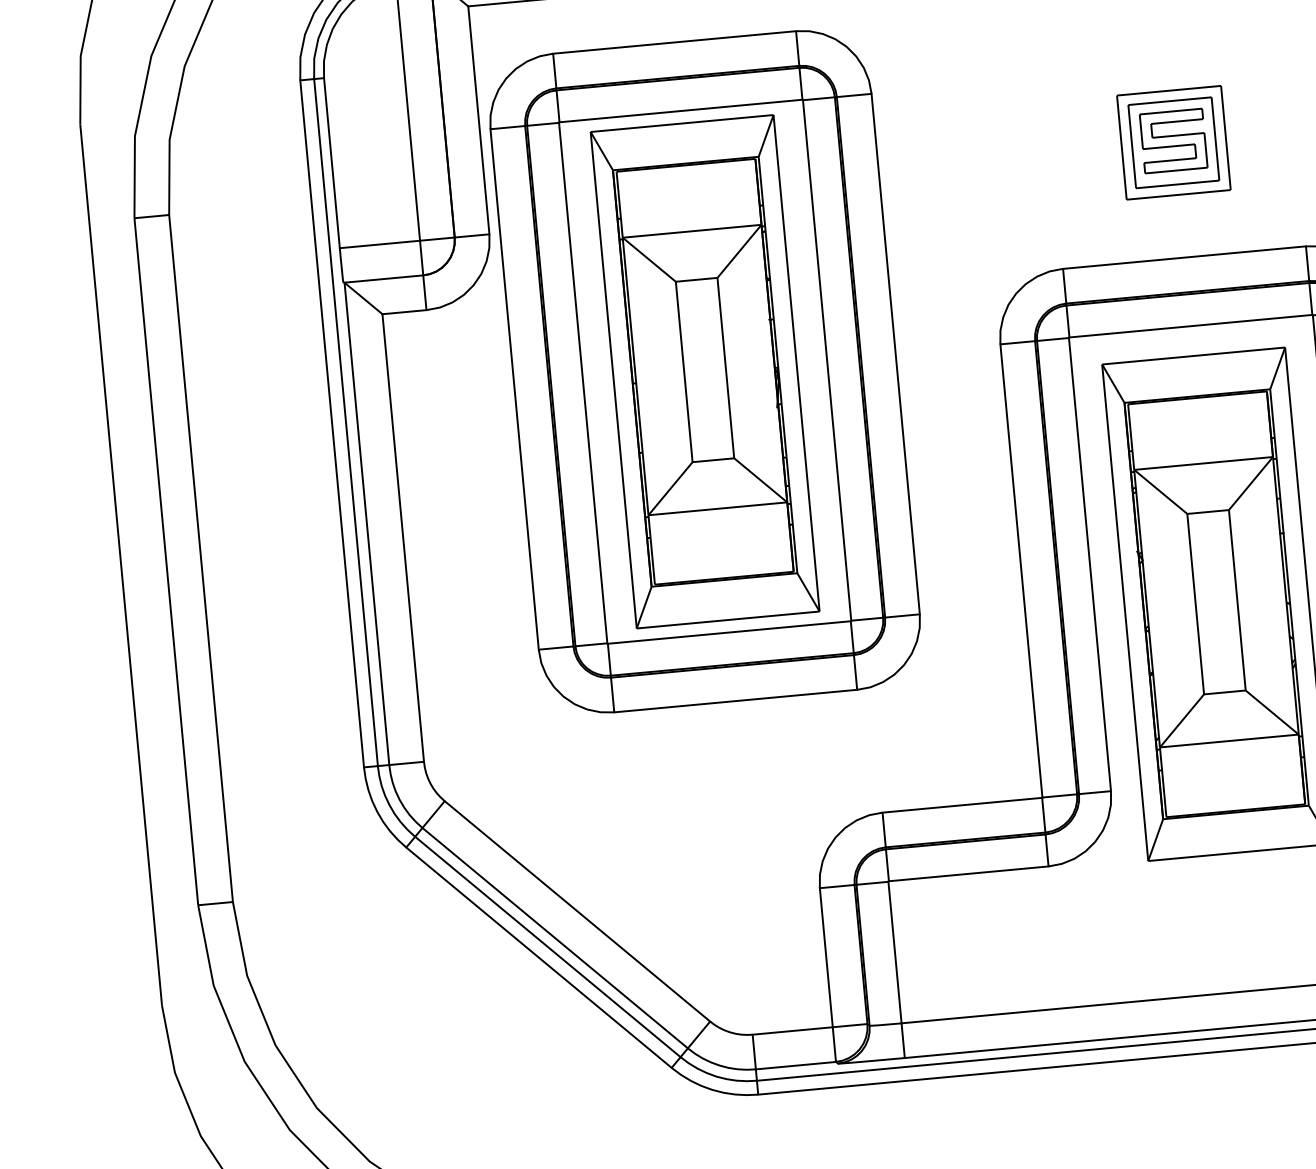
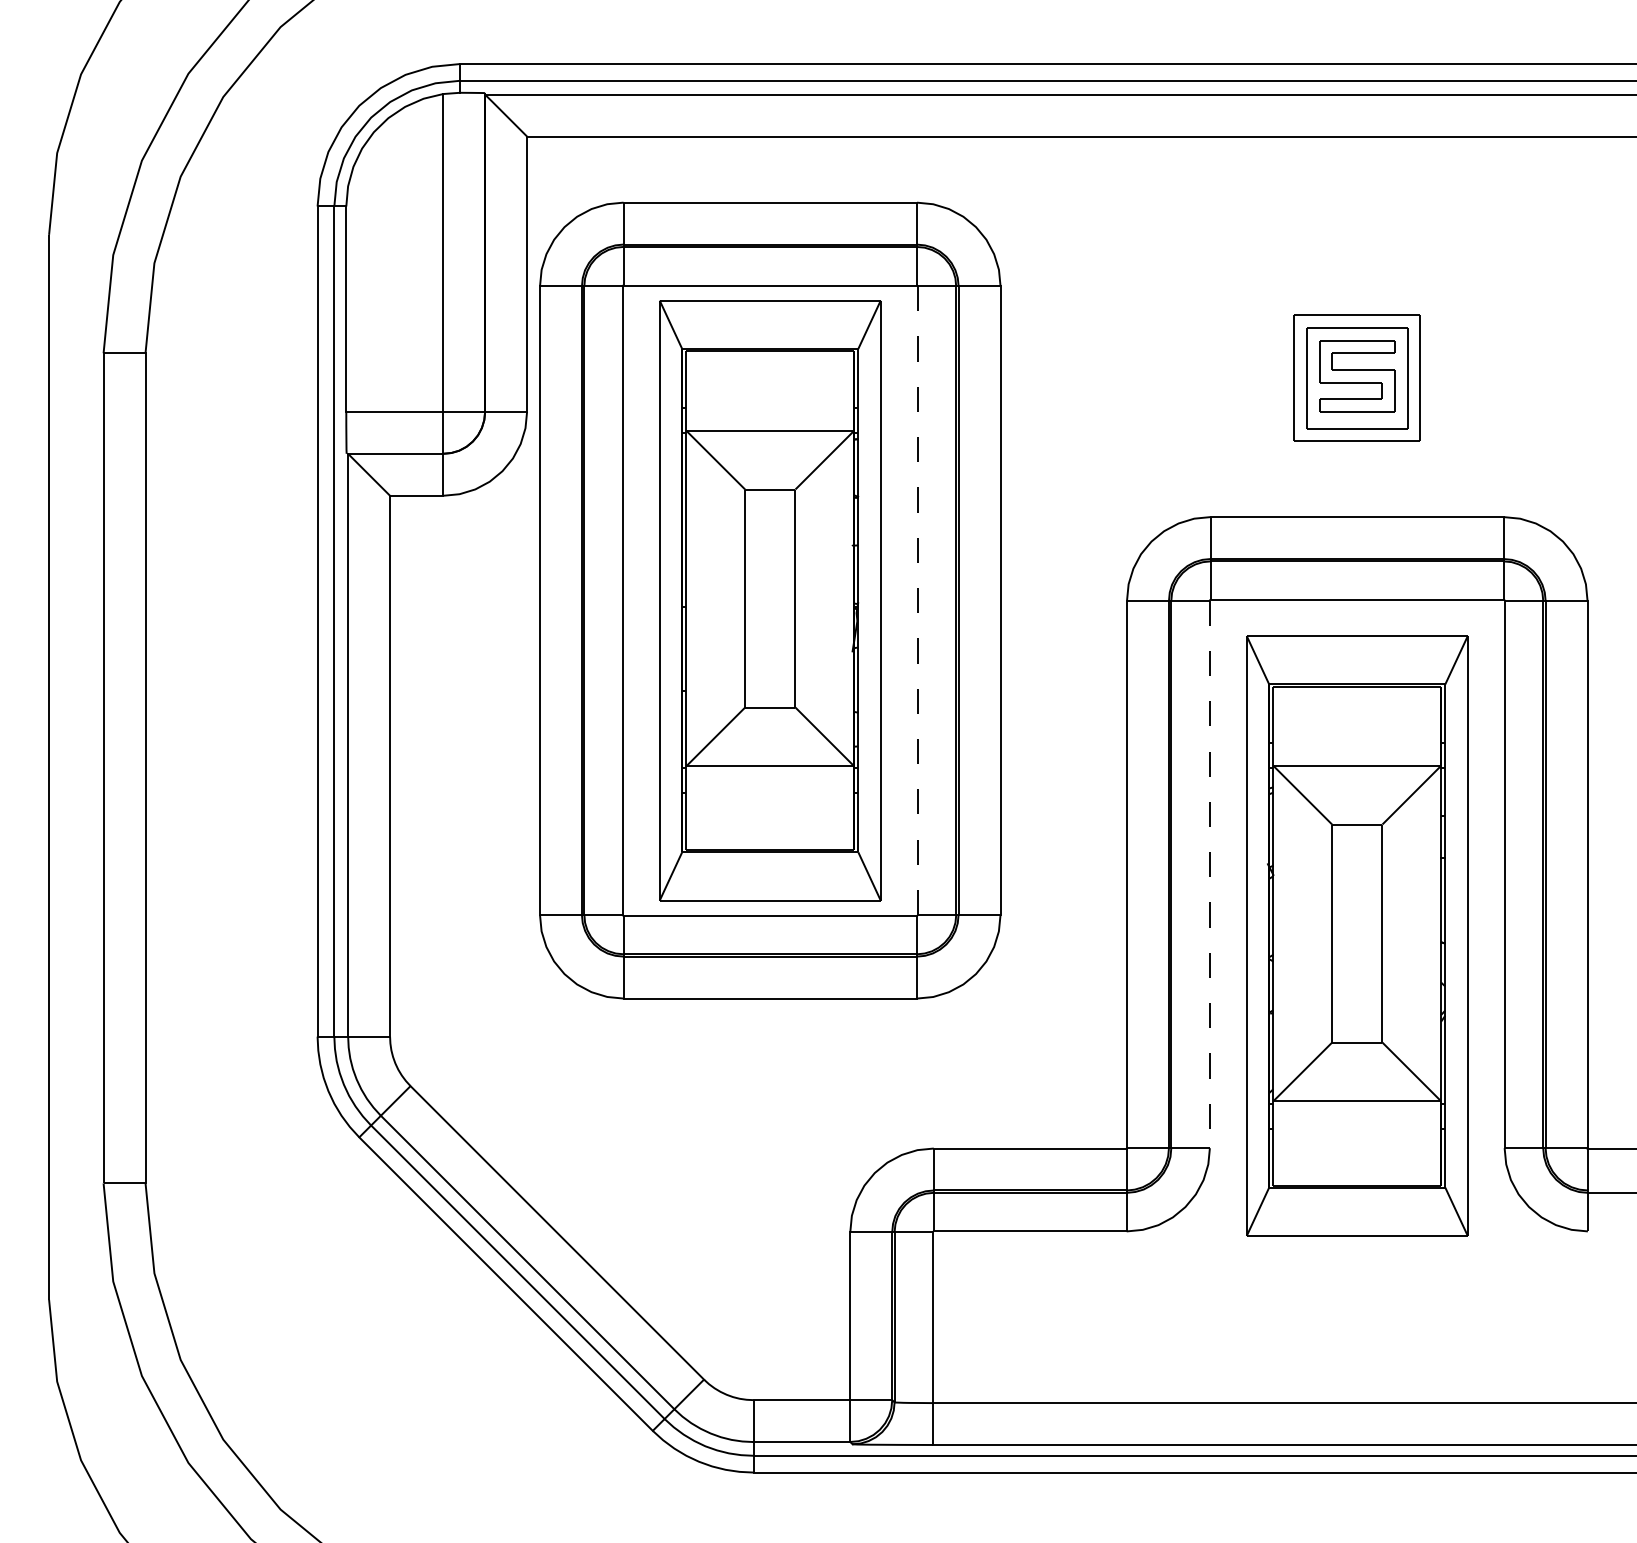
line: (826, 360) -> (917, 600), solid -> dashed
line: (1089, 564) -> (1209, 874), solid -> dashed

